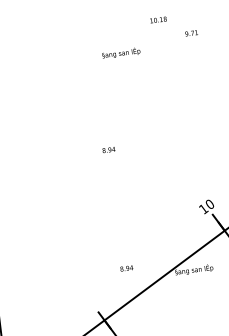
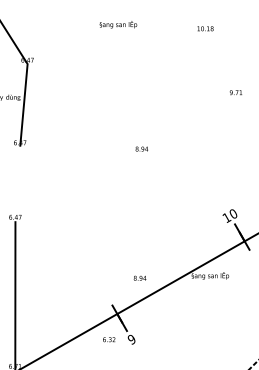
text: (191, 33) -> (235, 92), moved
text: (121, 53) -> (118, 24), moved
text: (126, 267) -> (139, 277), moved

